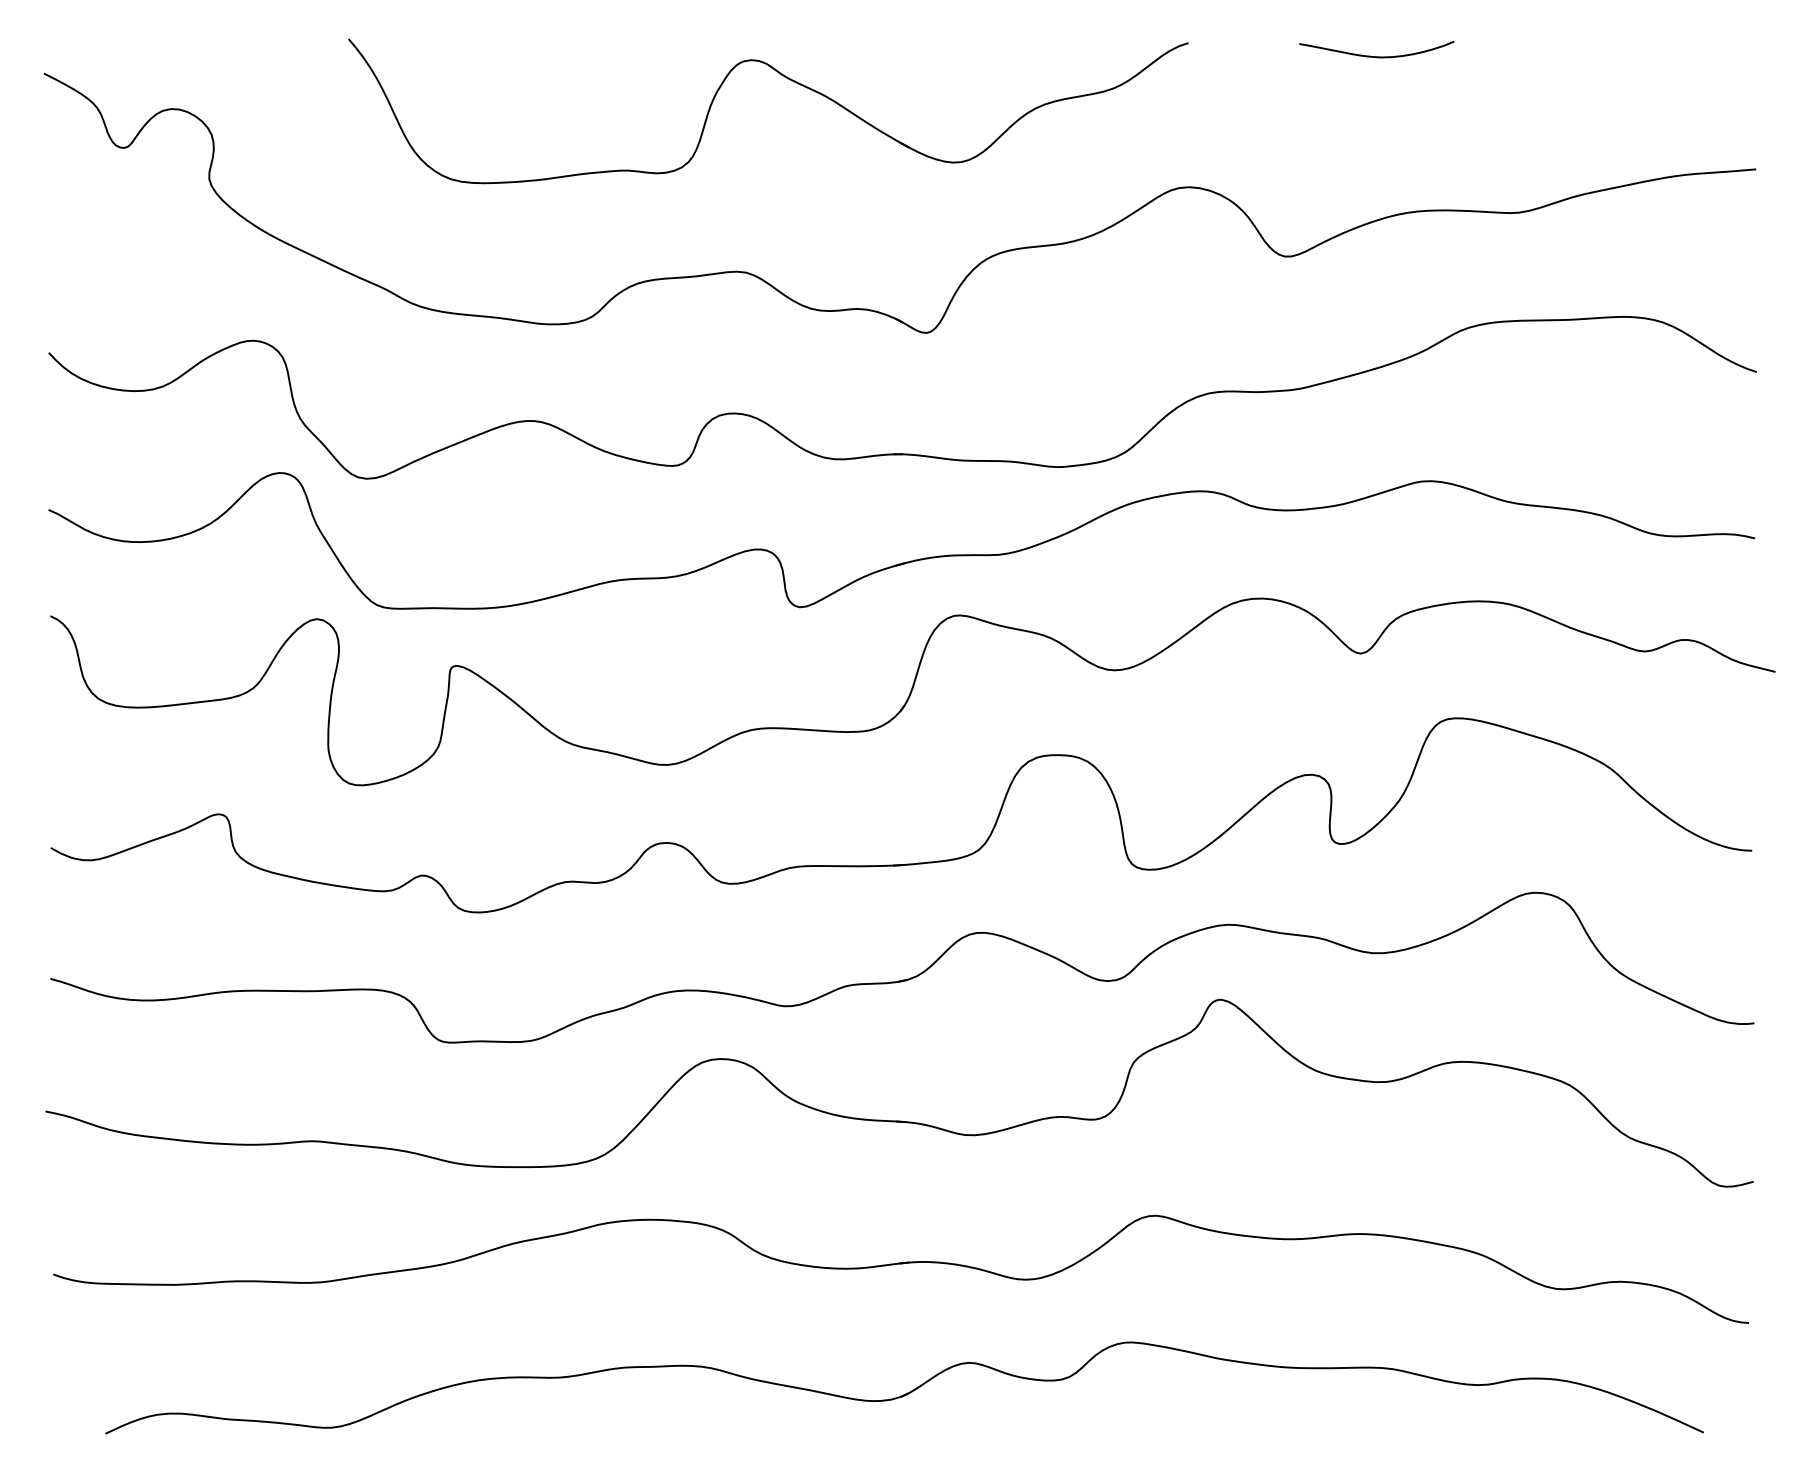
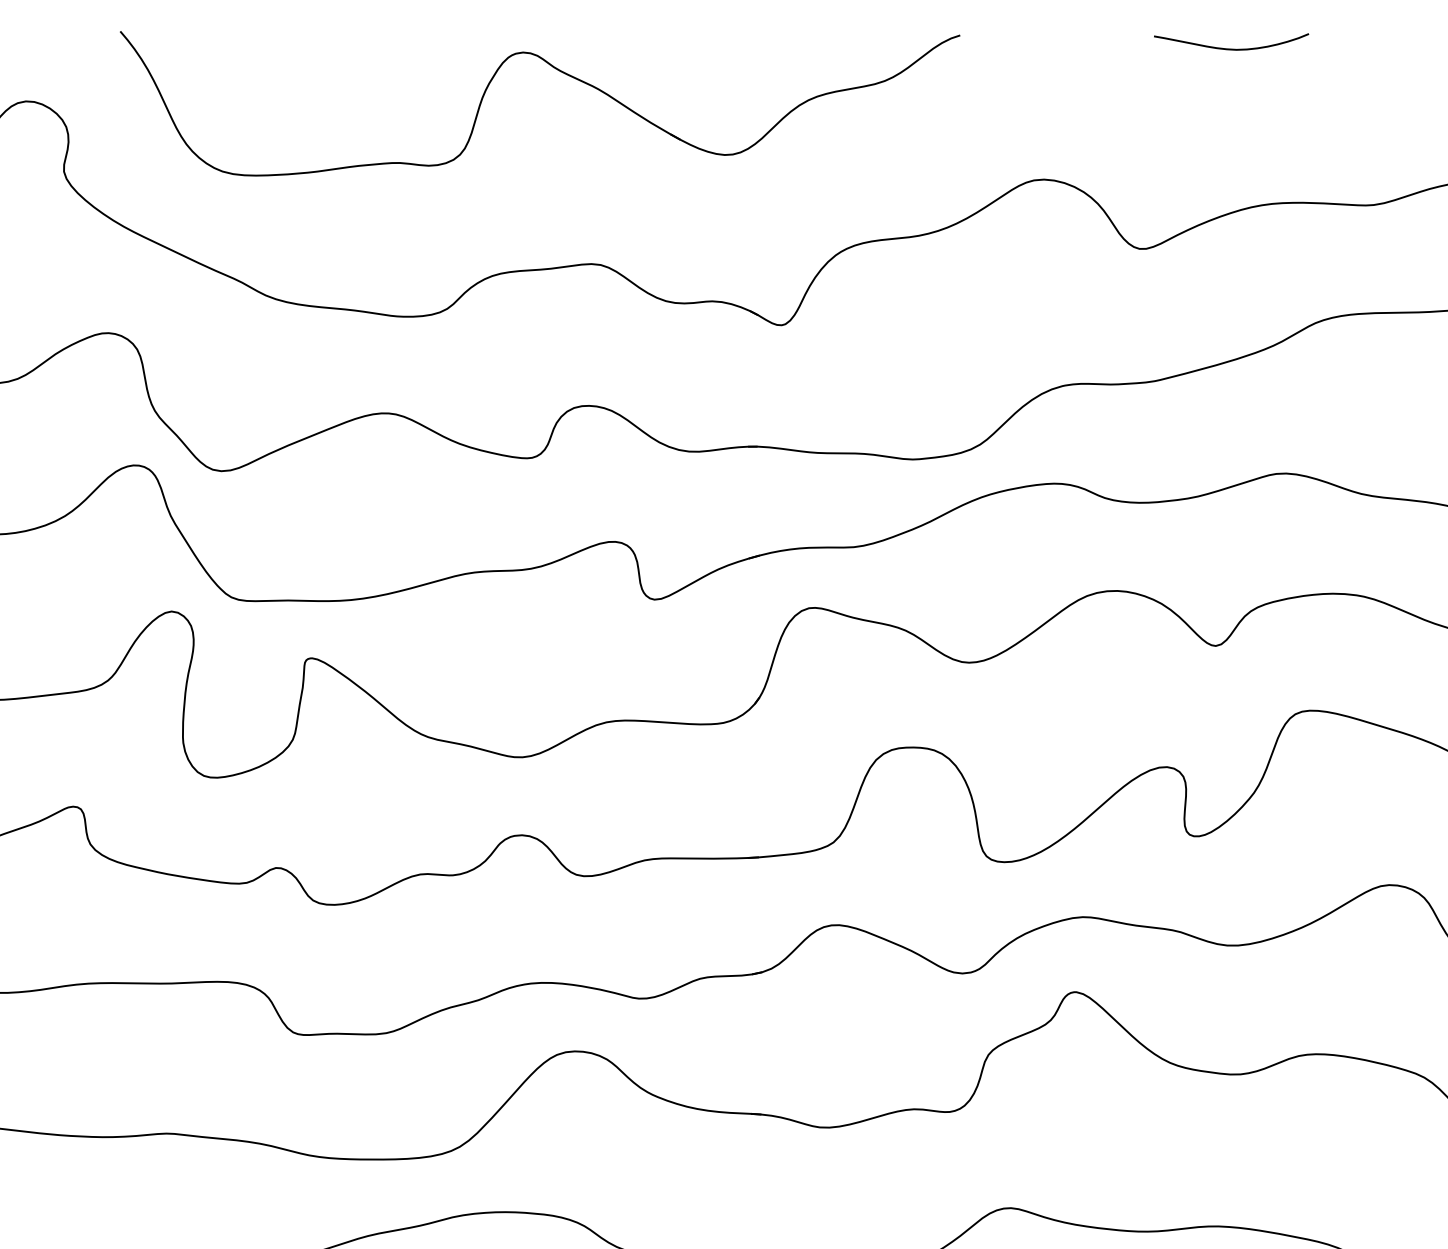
part: (784, 77) -> (556, 69), moved

